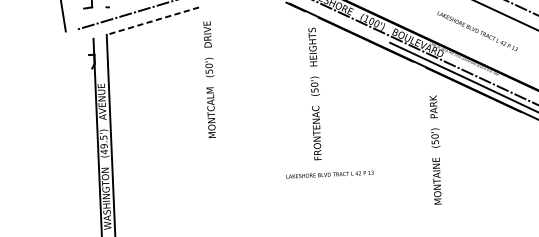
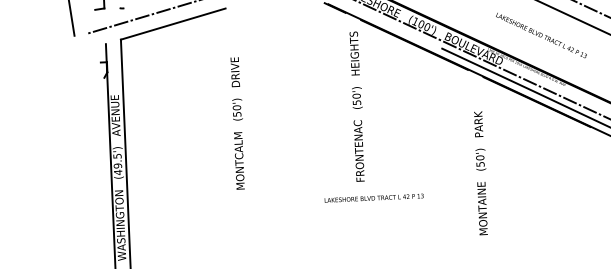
line: (153, 21) -> (173, 24), dashed -> solid
text: (209, 79) -> (237, 123), moved
text: (435, 150) -> (480, 173), moved

